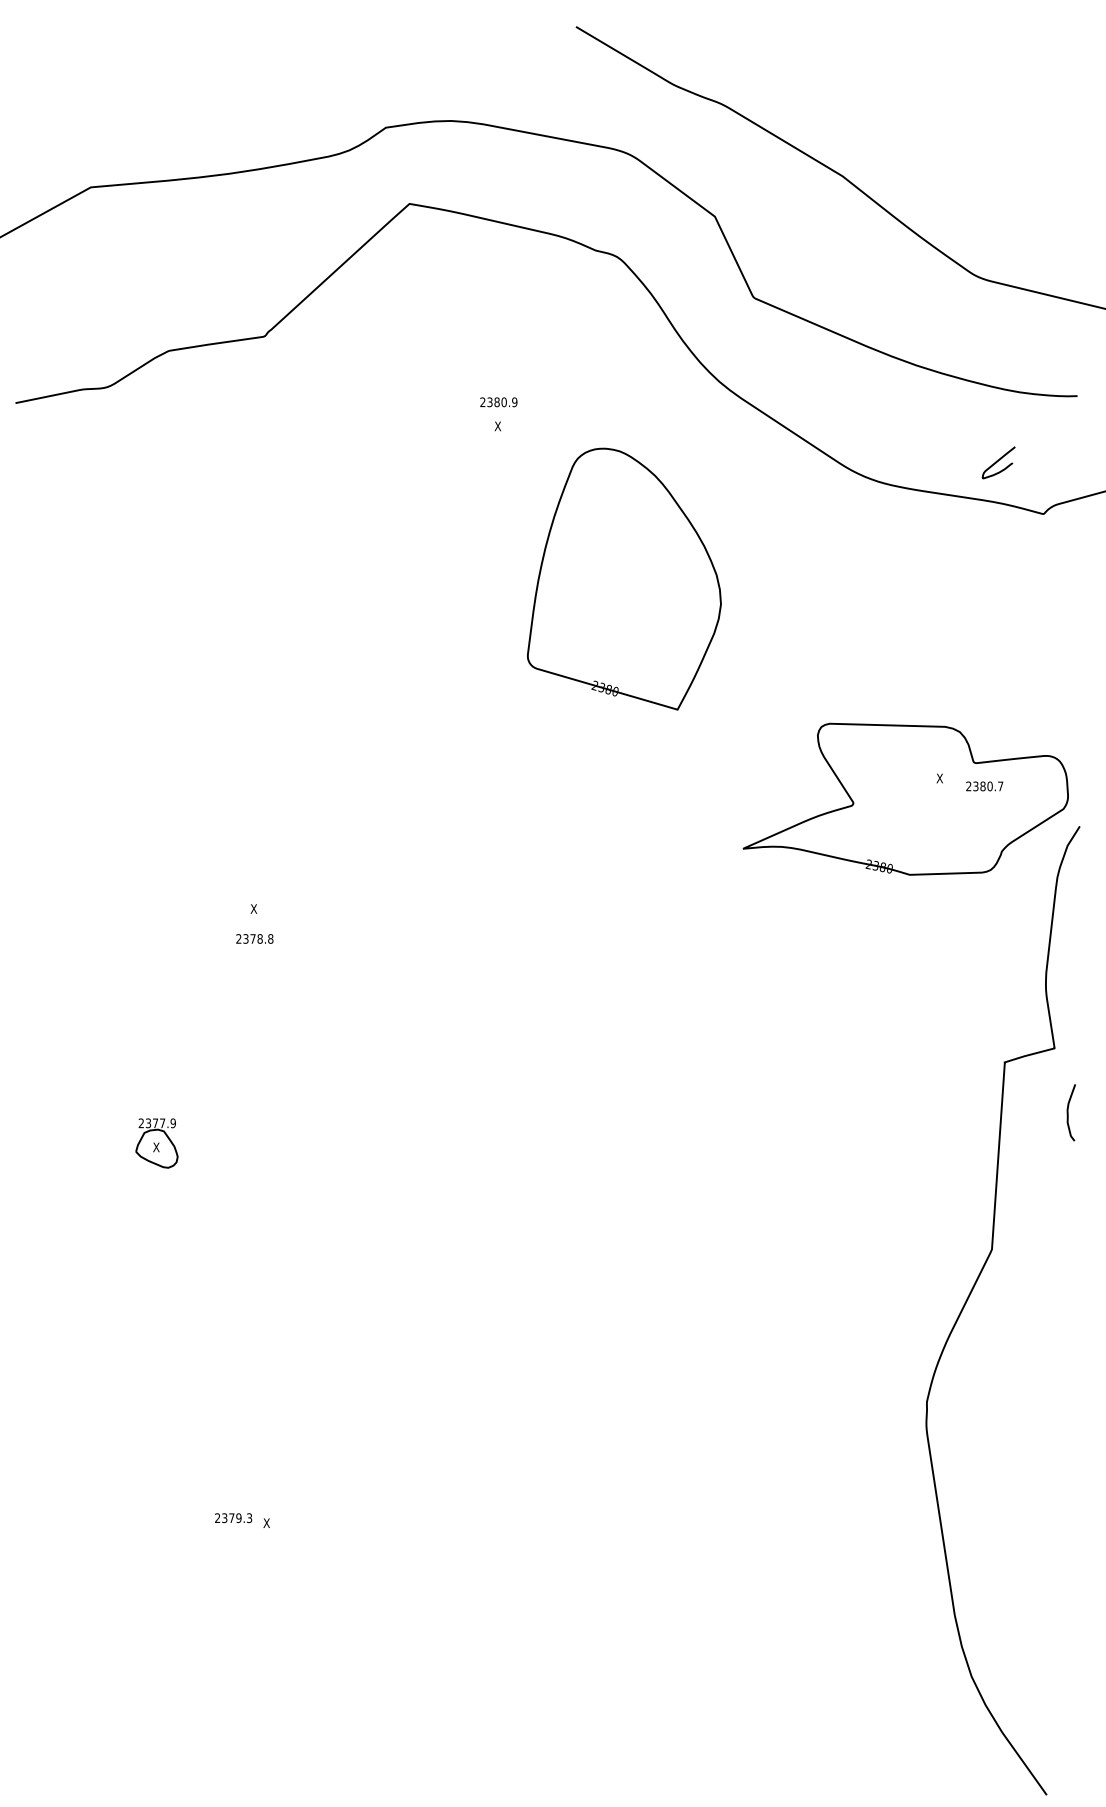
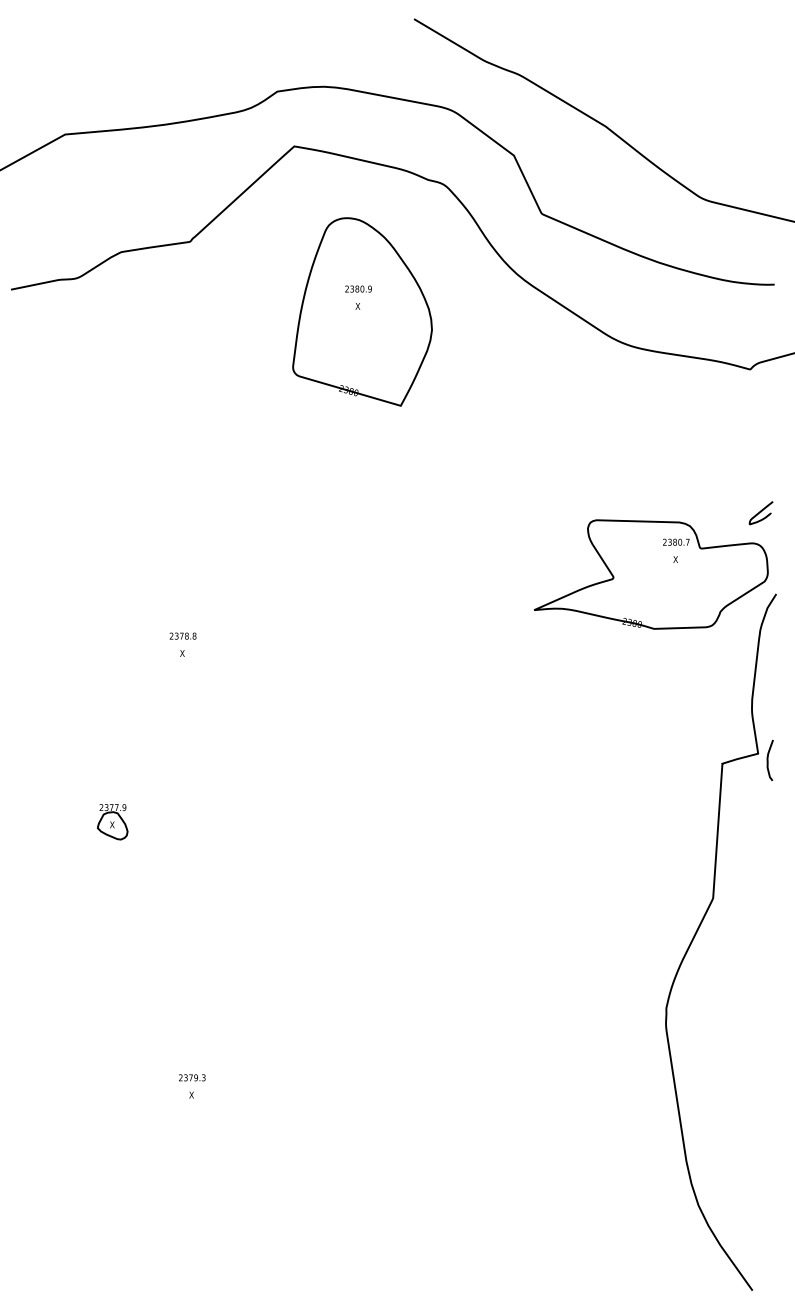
curve: (998, 461) -> (761, 512), moved
part: (624, 578) -> (362, 311), moved
text: (984, 786) -> (676, 542), moved
text: (254, 938) -> (182, 635), moved
curve: (1068, 1112) -> (768, 760), moved
text: (233, 1518) -> (192, 1078), moved

